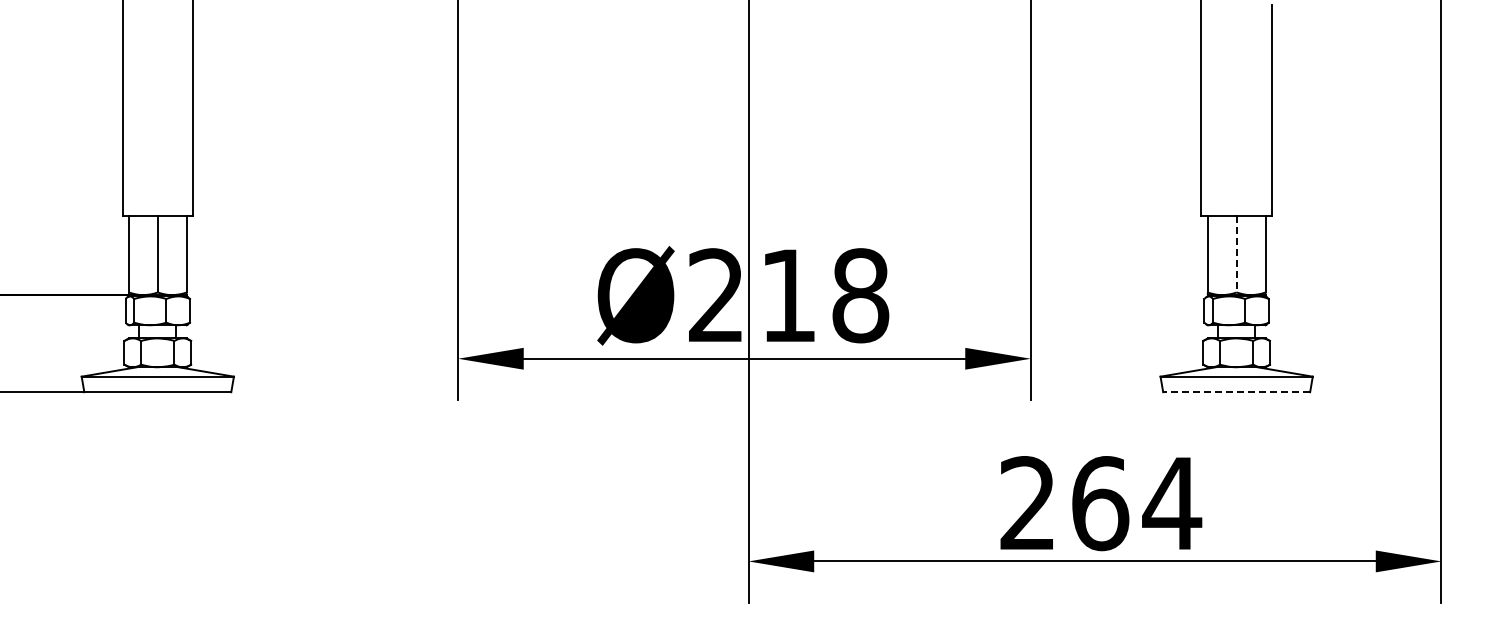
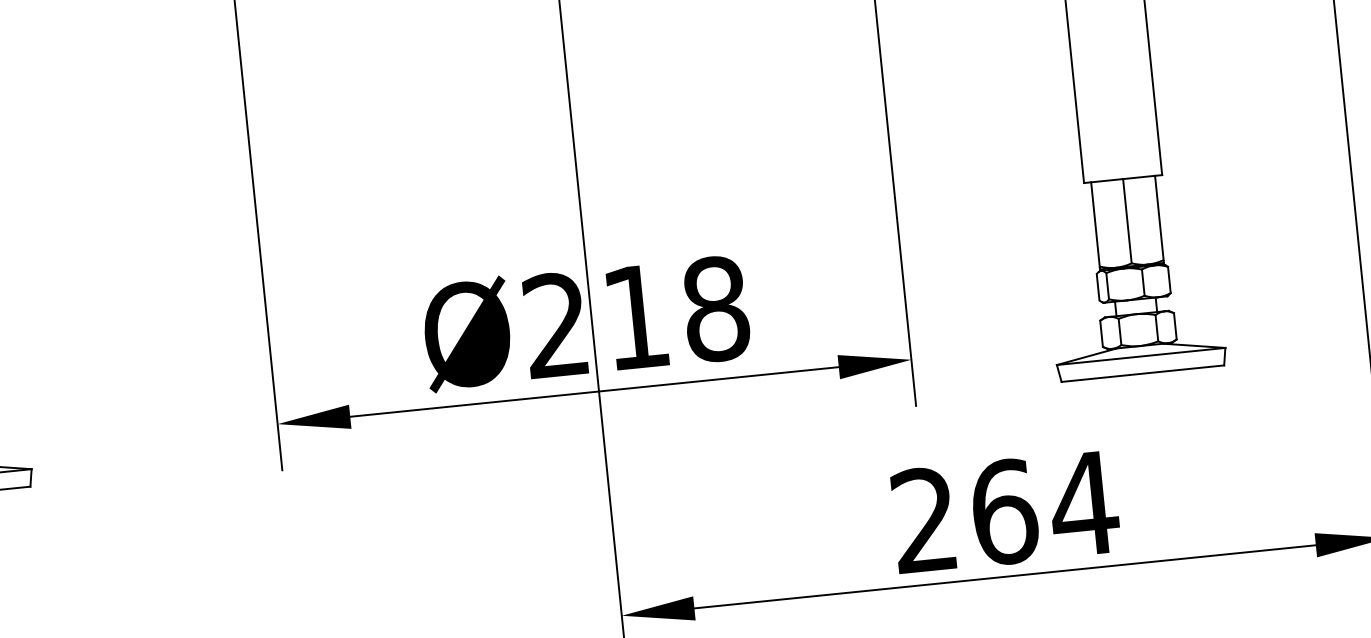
line: (1236, 254) -> (1127, 221), dashed -> solid
line: (1236, 392) -> (1142, 374), dashed -> solid

